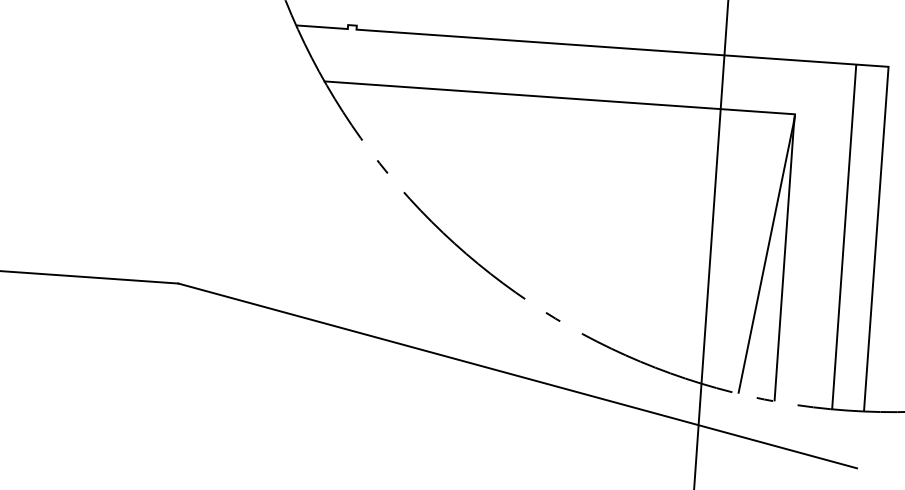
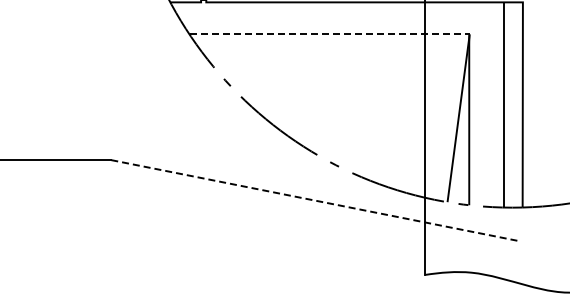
line: (561, 98) -> (330, 34), solid -> dashed
line: (518, 375) -> (316, 200), solid -> dashed

